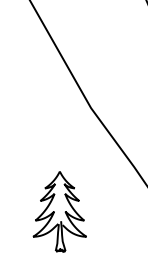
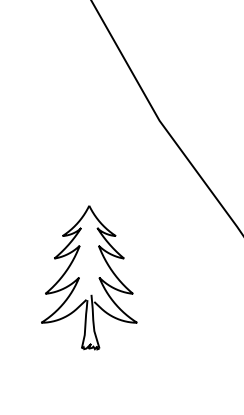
part: (59, 211) -> (88, 277), moved

